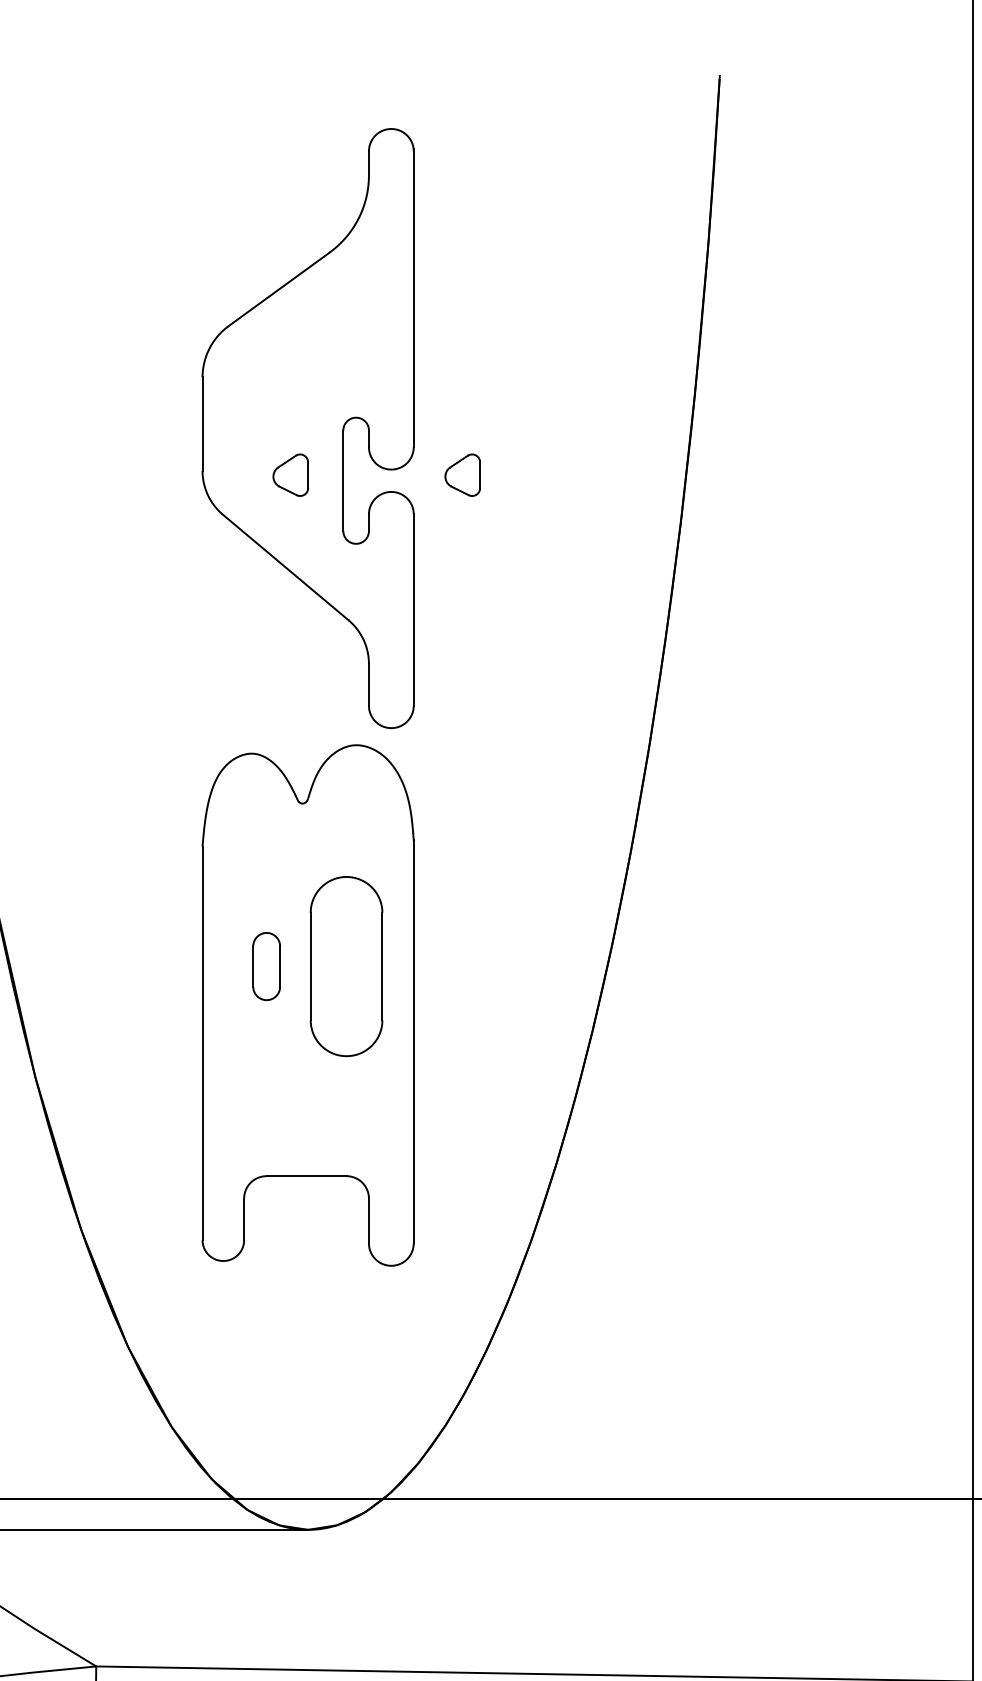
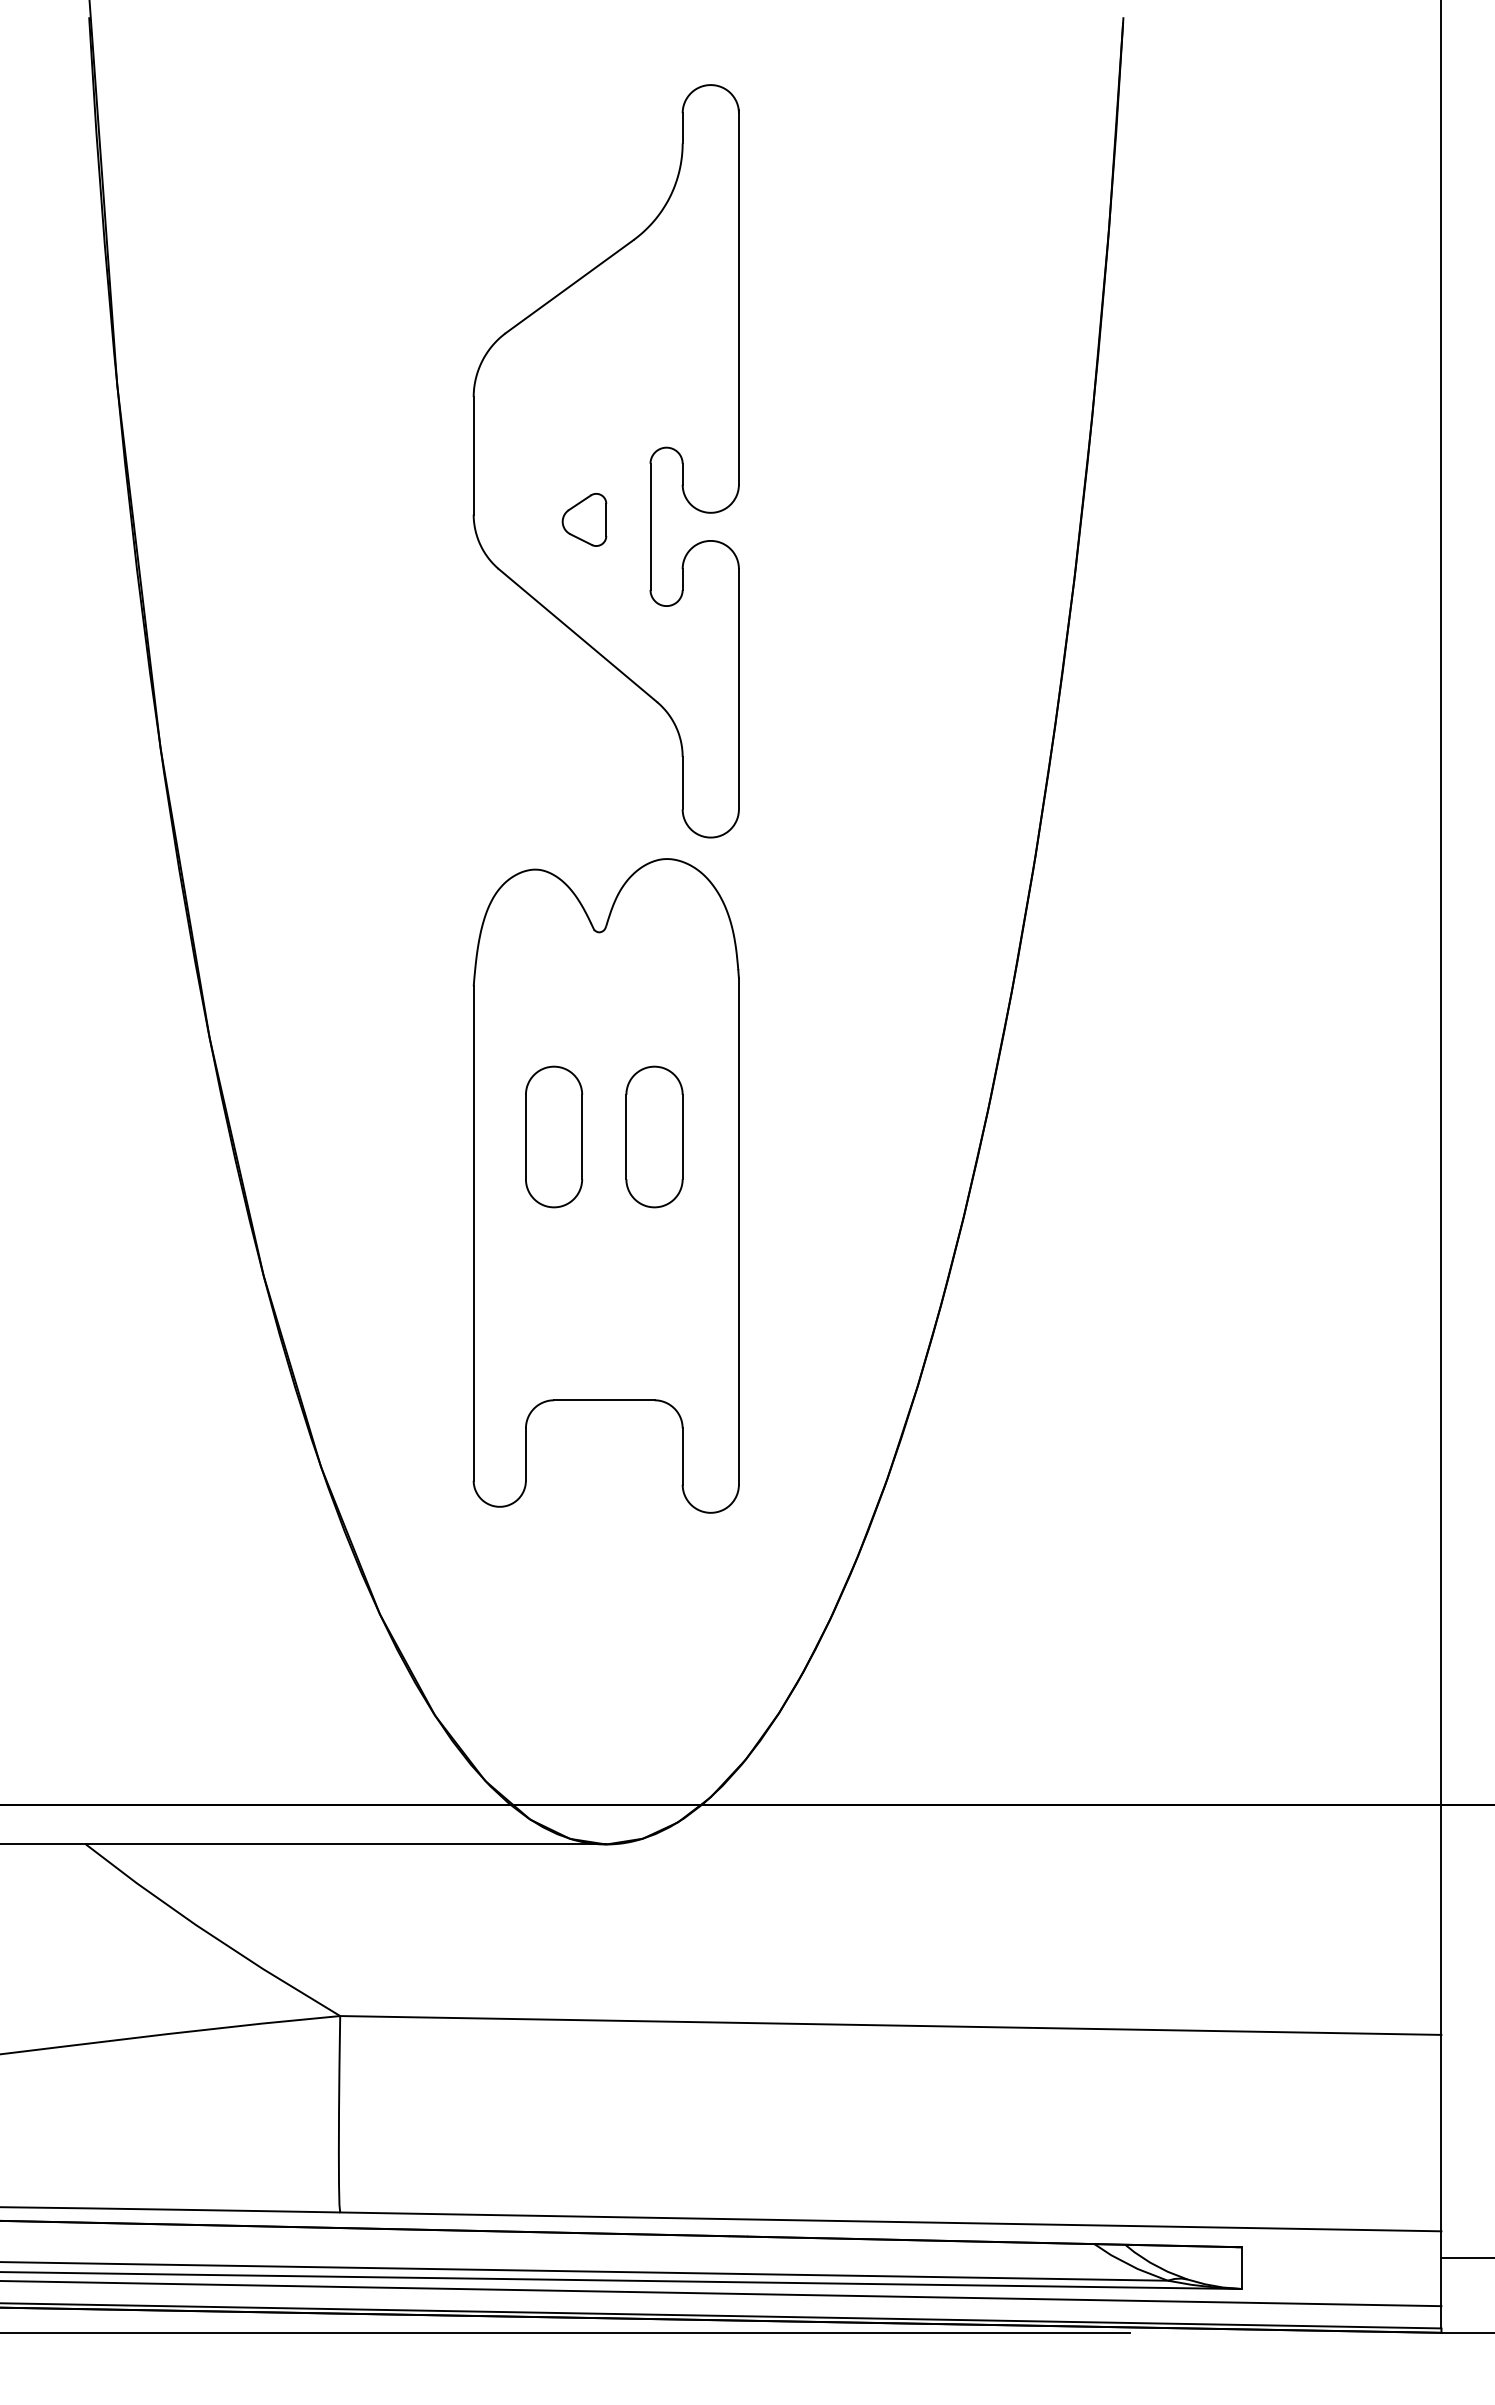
part: (462, 474) -> (800, 519), removed
part: (266, 966) -> (554, 1136), size x1.67
part: (346, 966) -> (654, 1136), size x0.62

